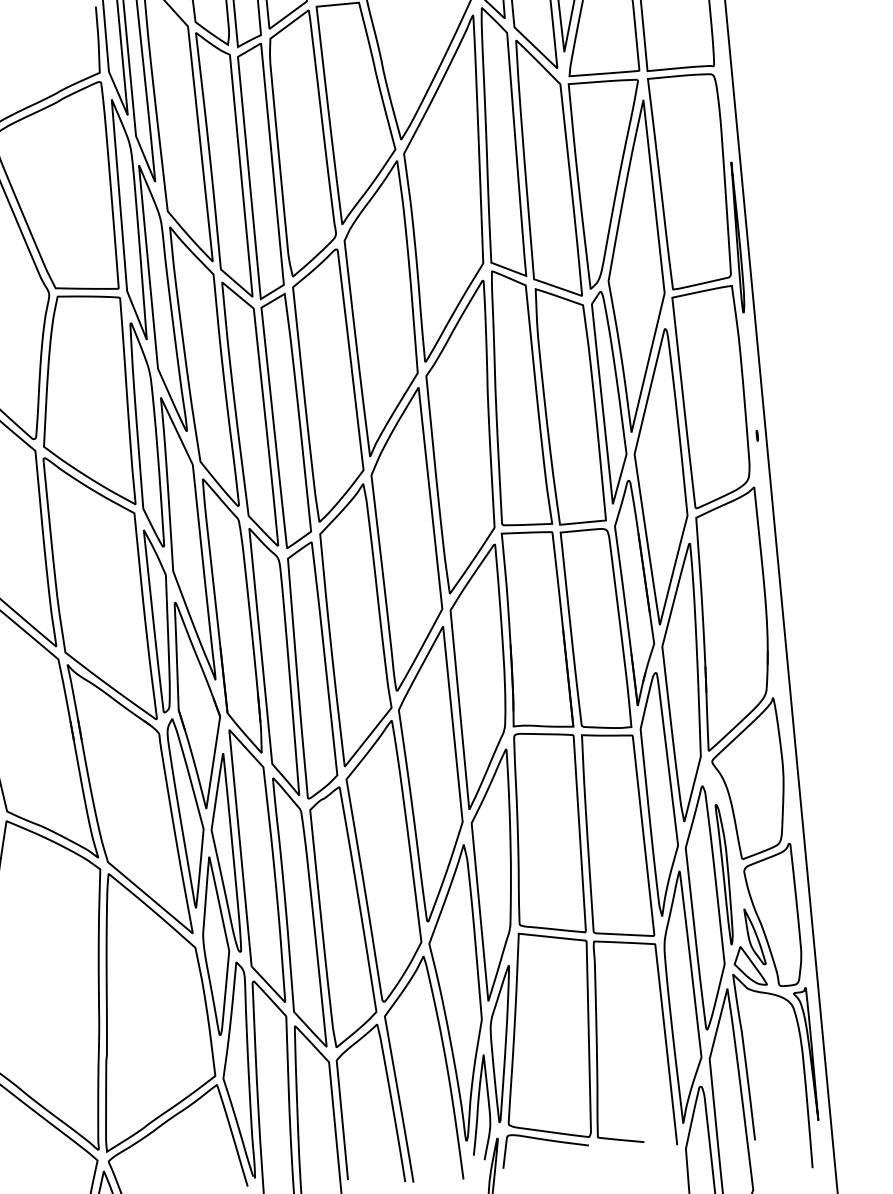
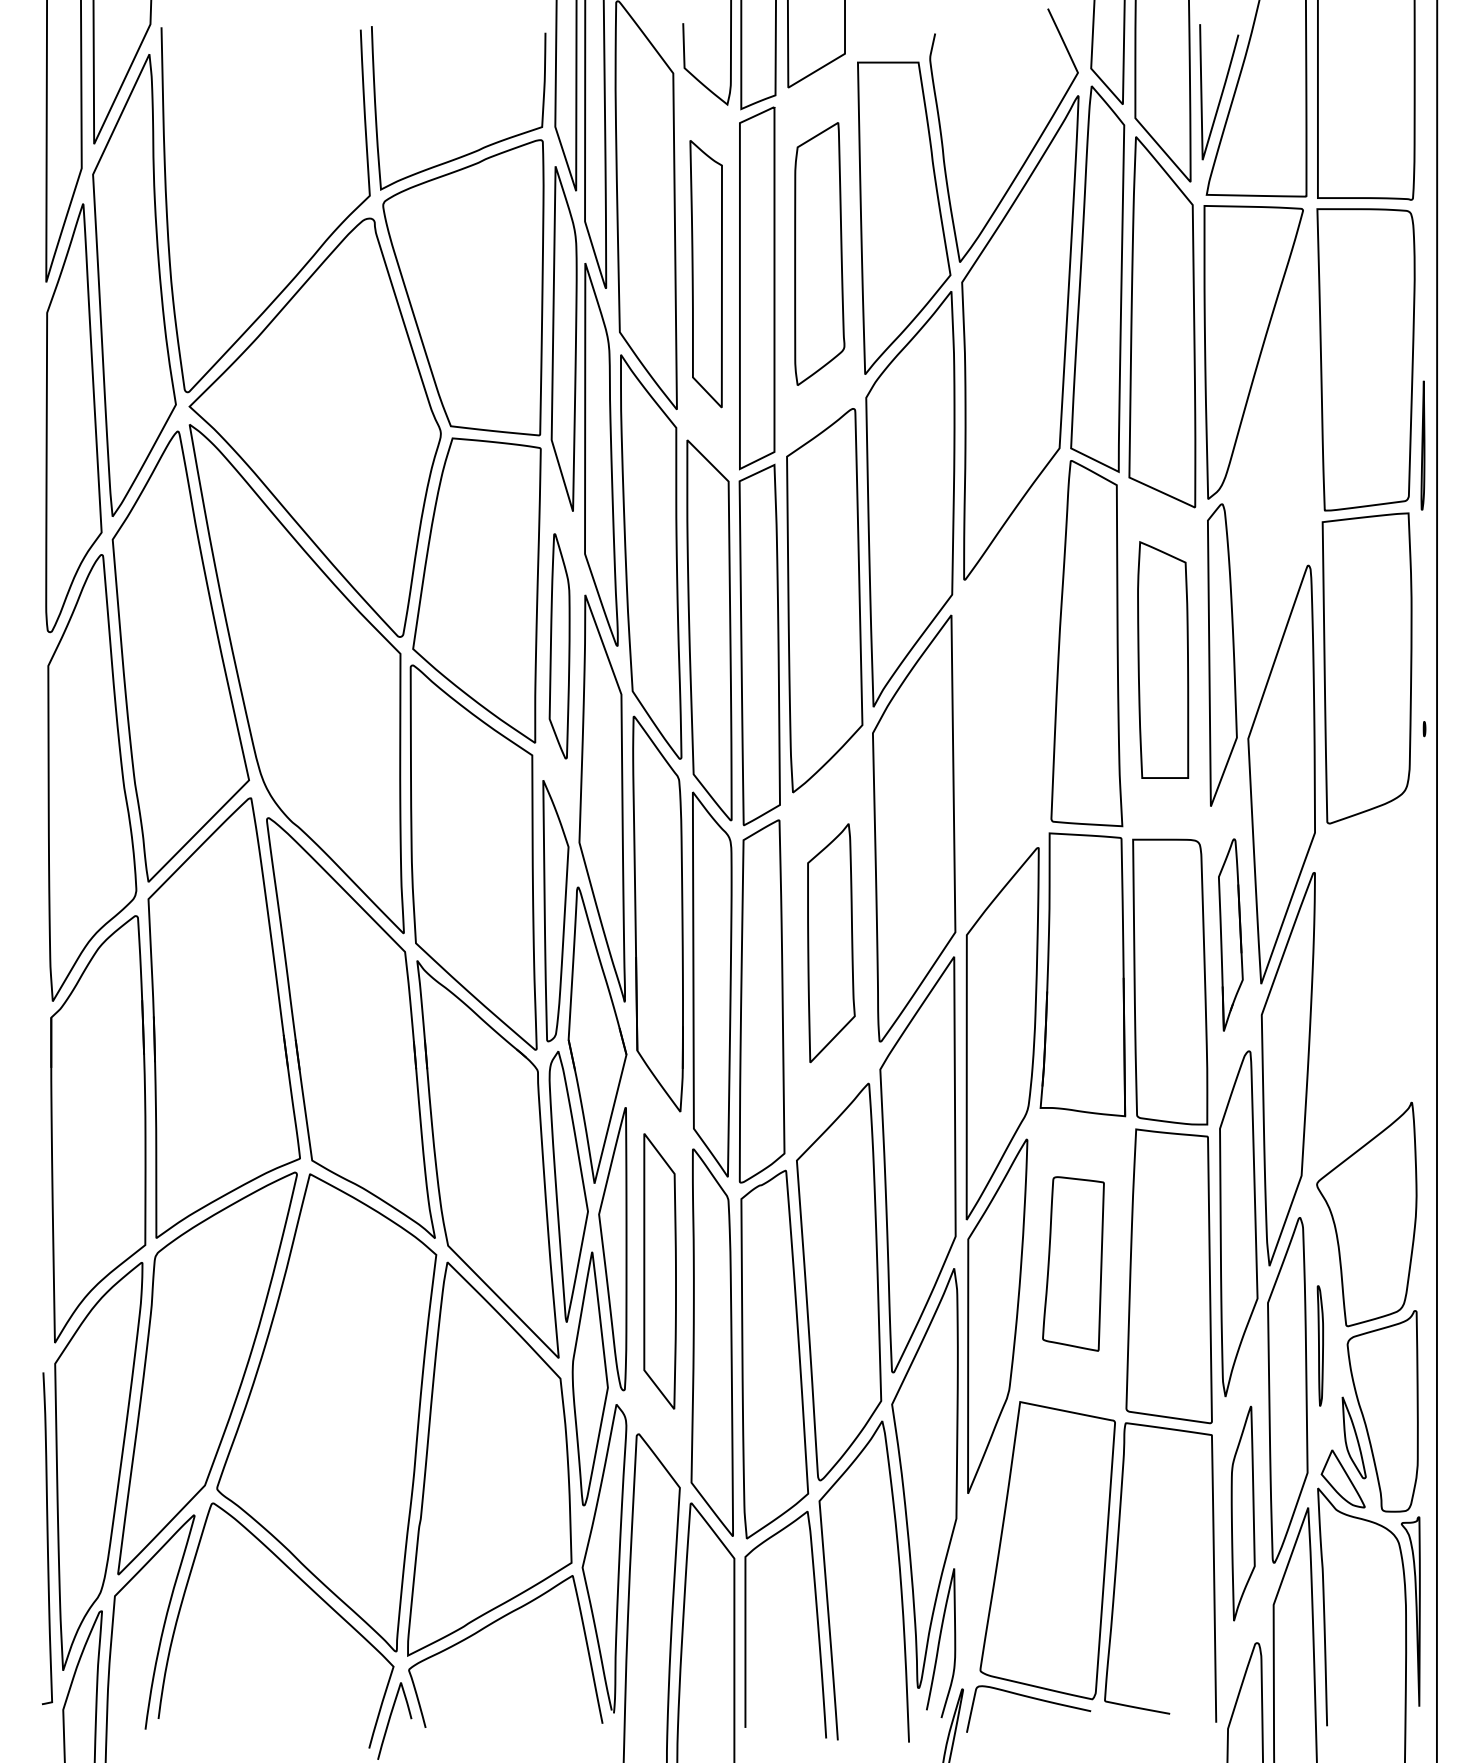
part: (302, 142) -> (819, 253), size x0.7
part: (223, 164) -> (705, 273), size x0.7
part: (737, 237) -> (1422, 445), size x0.6
part: (634, 266) -> (1273, 472), removed
part: (569, 404) -> (1162, 659), size x0.7
part: (146, 435) -> (559, 646), size x0.7
part: (465, 437) -> (1010, 692), removed
part: (635, 592) -> (1230, 934), size x0.6
part: (731, 618) -> (1363, 984), removed
part: (356, 624) -> (831, 942), size x0.6
part: (546, 833) -> (1073, 1263), size x0.6
part: (257, 866) -> (659, 1271), size x0.7
part: (725, 874) -> (1320, 1345), size x0.6
part: (682, 996) -> (1243, 1513), size x0.6
part: (503, 1044) -> (983, 1556), removed

